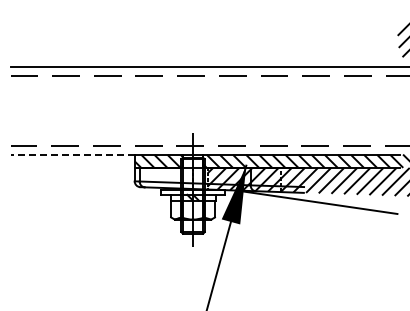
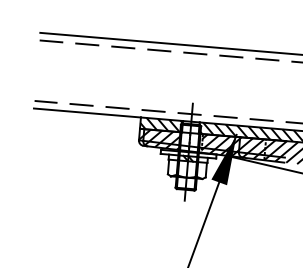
line: (72, 154) -> (87, 112), dashed -> solid
hatch: (157, 177) -> (158, 138), added

